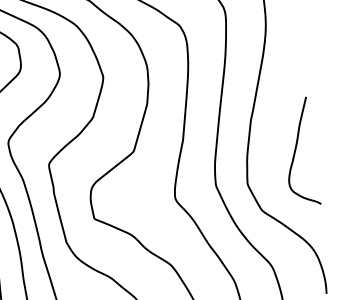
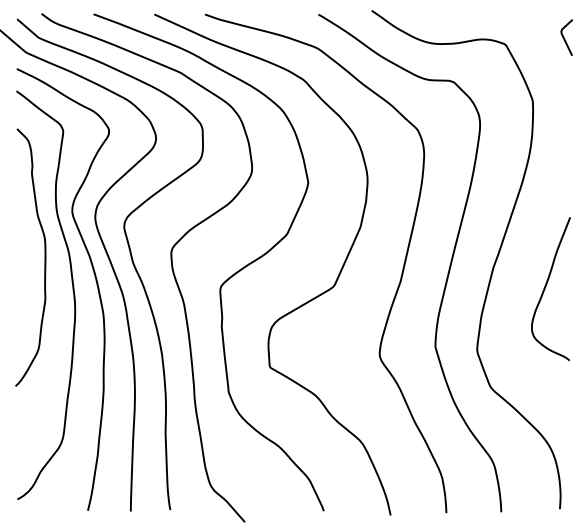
curve: (295, 151) -> (546, 286), moved

